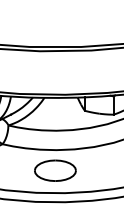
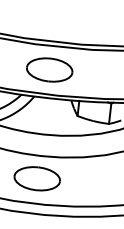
part: (55, 72) -> (49, 69), added

